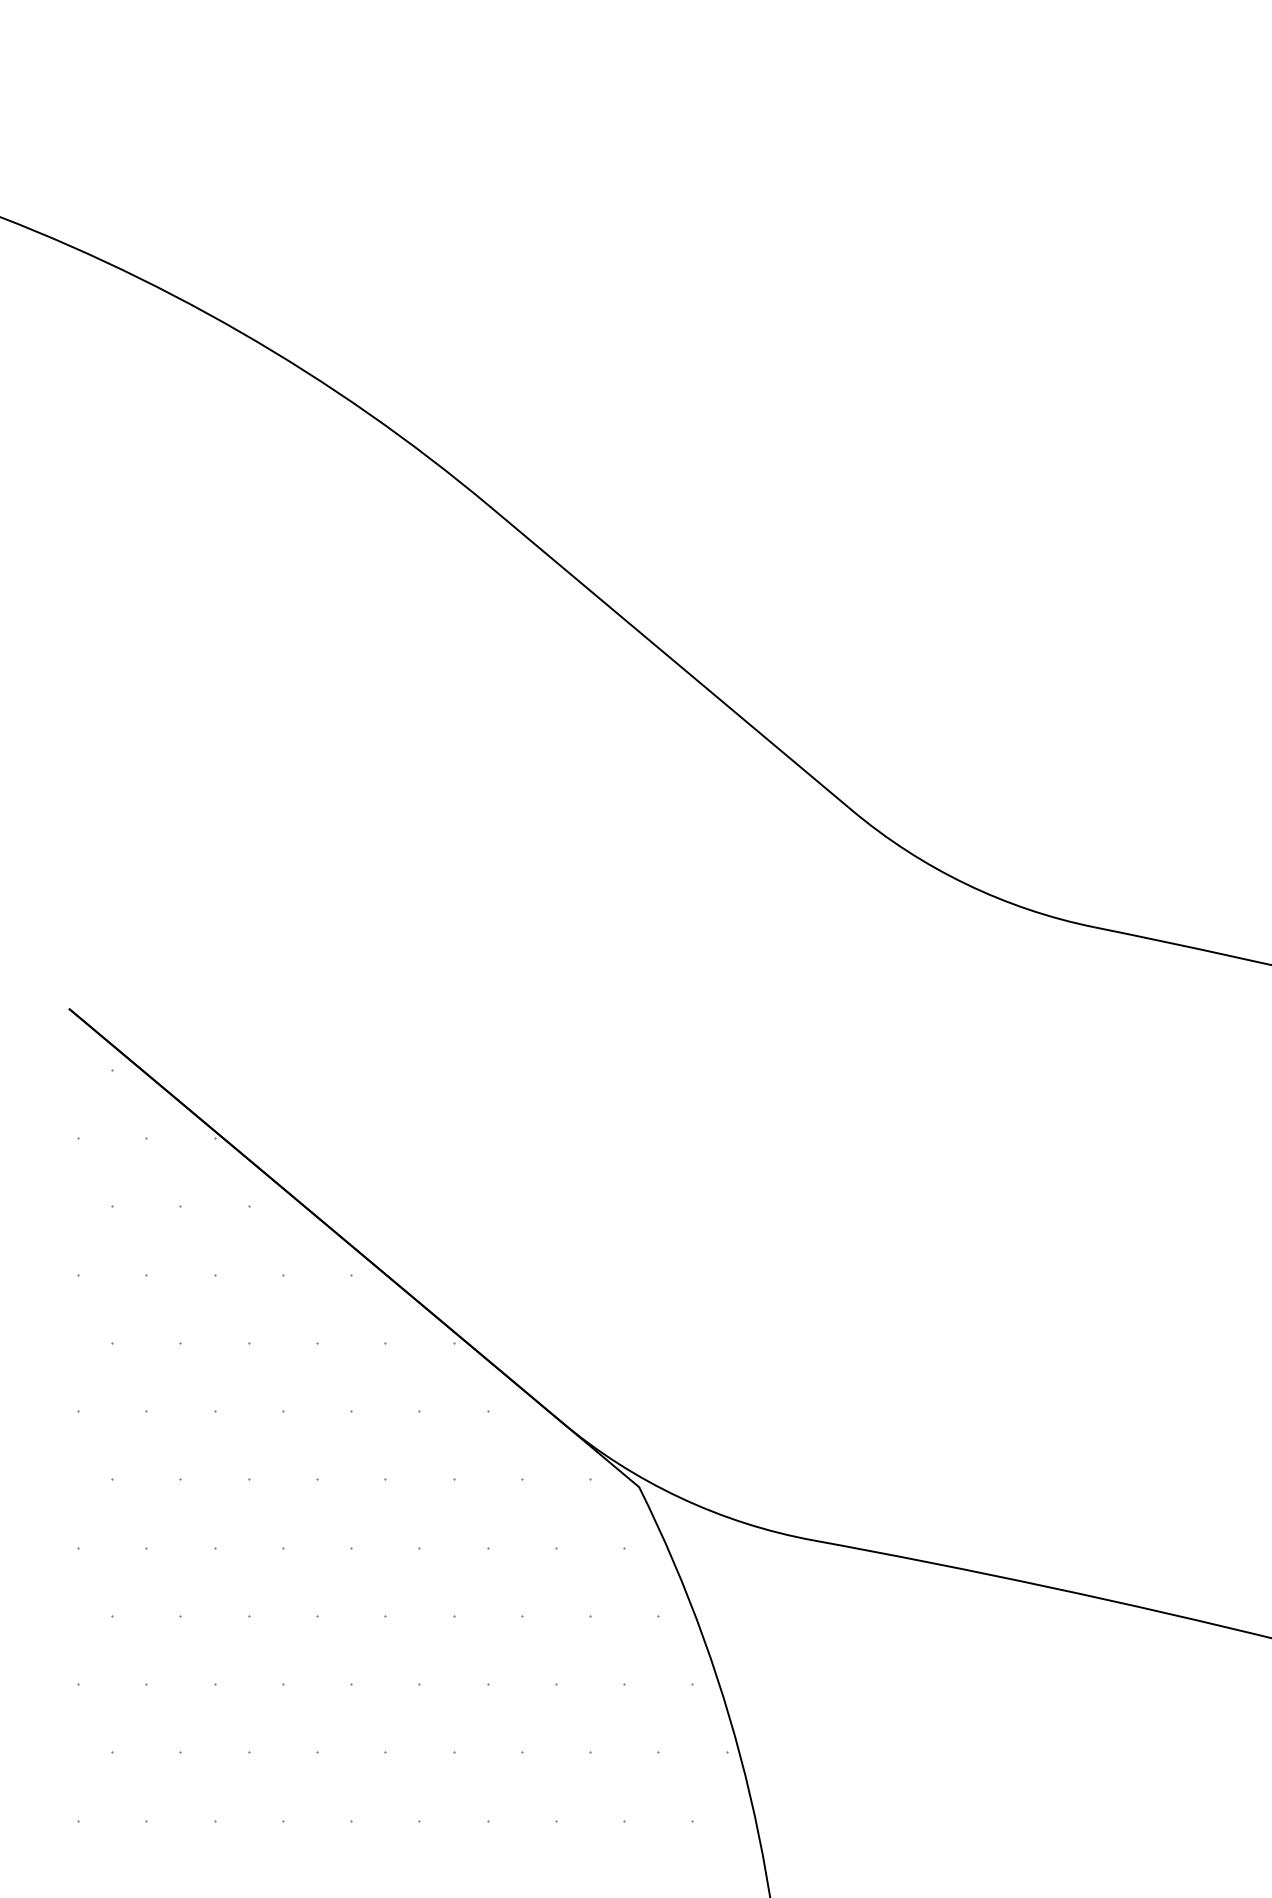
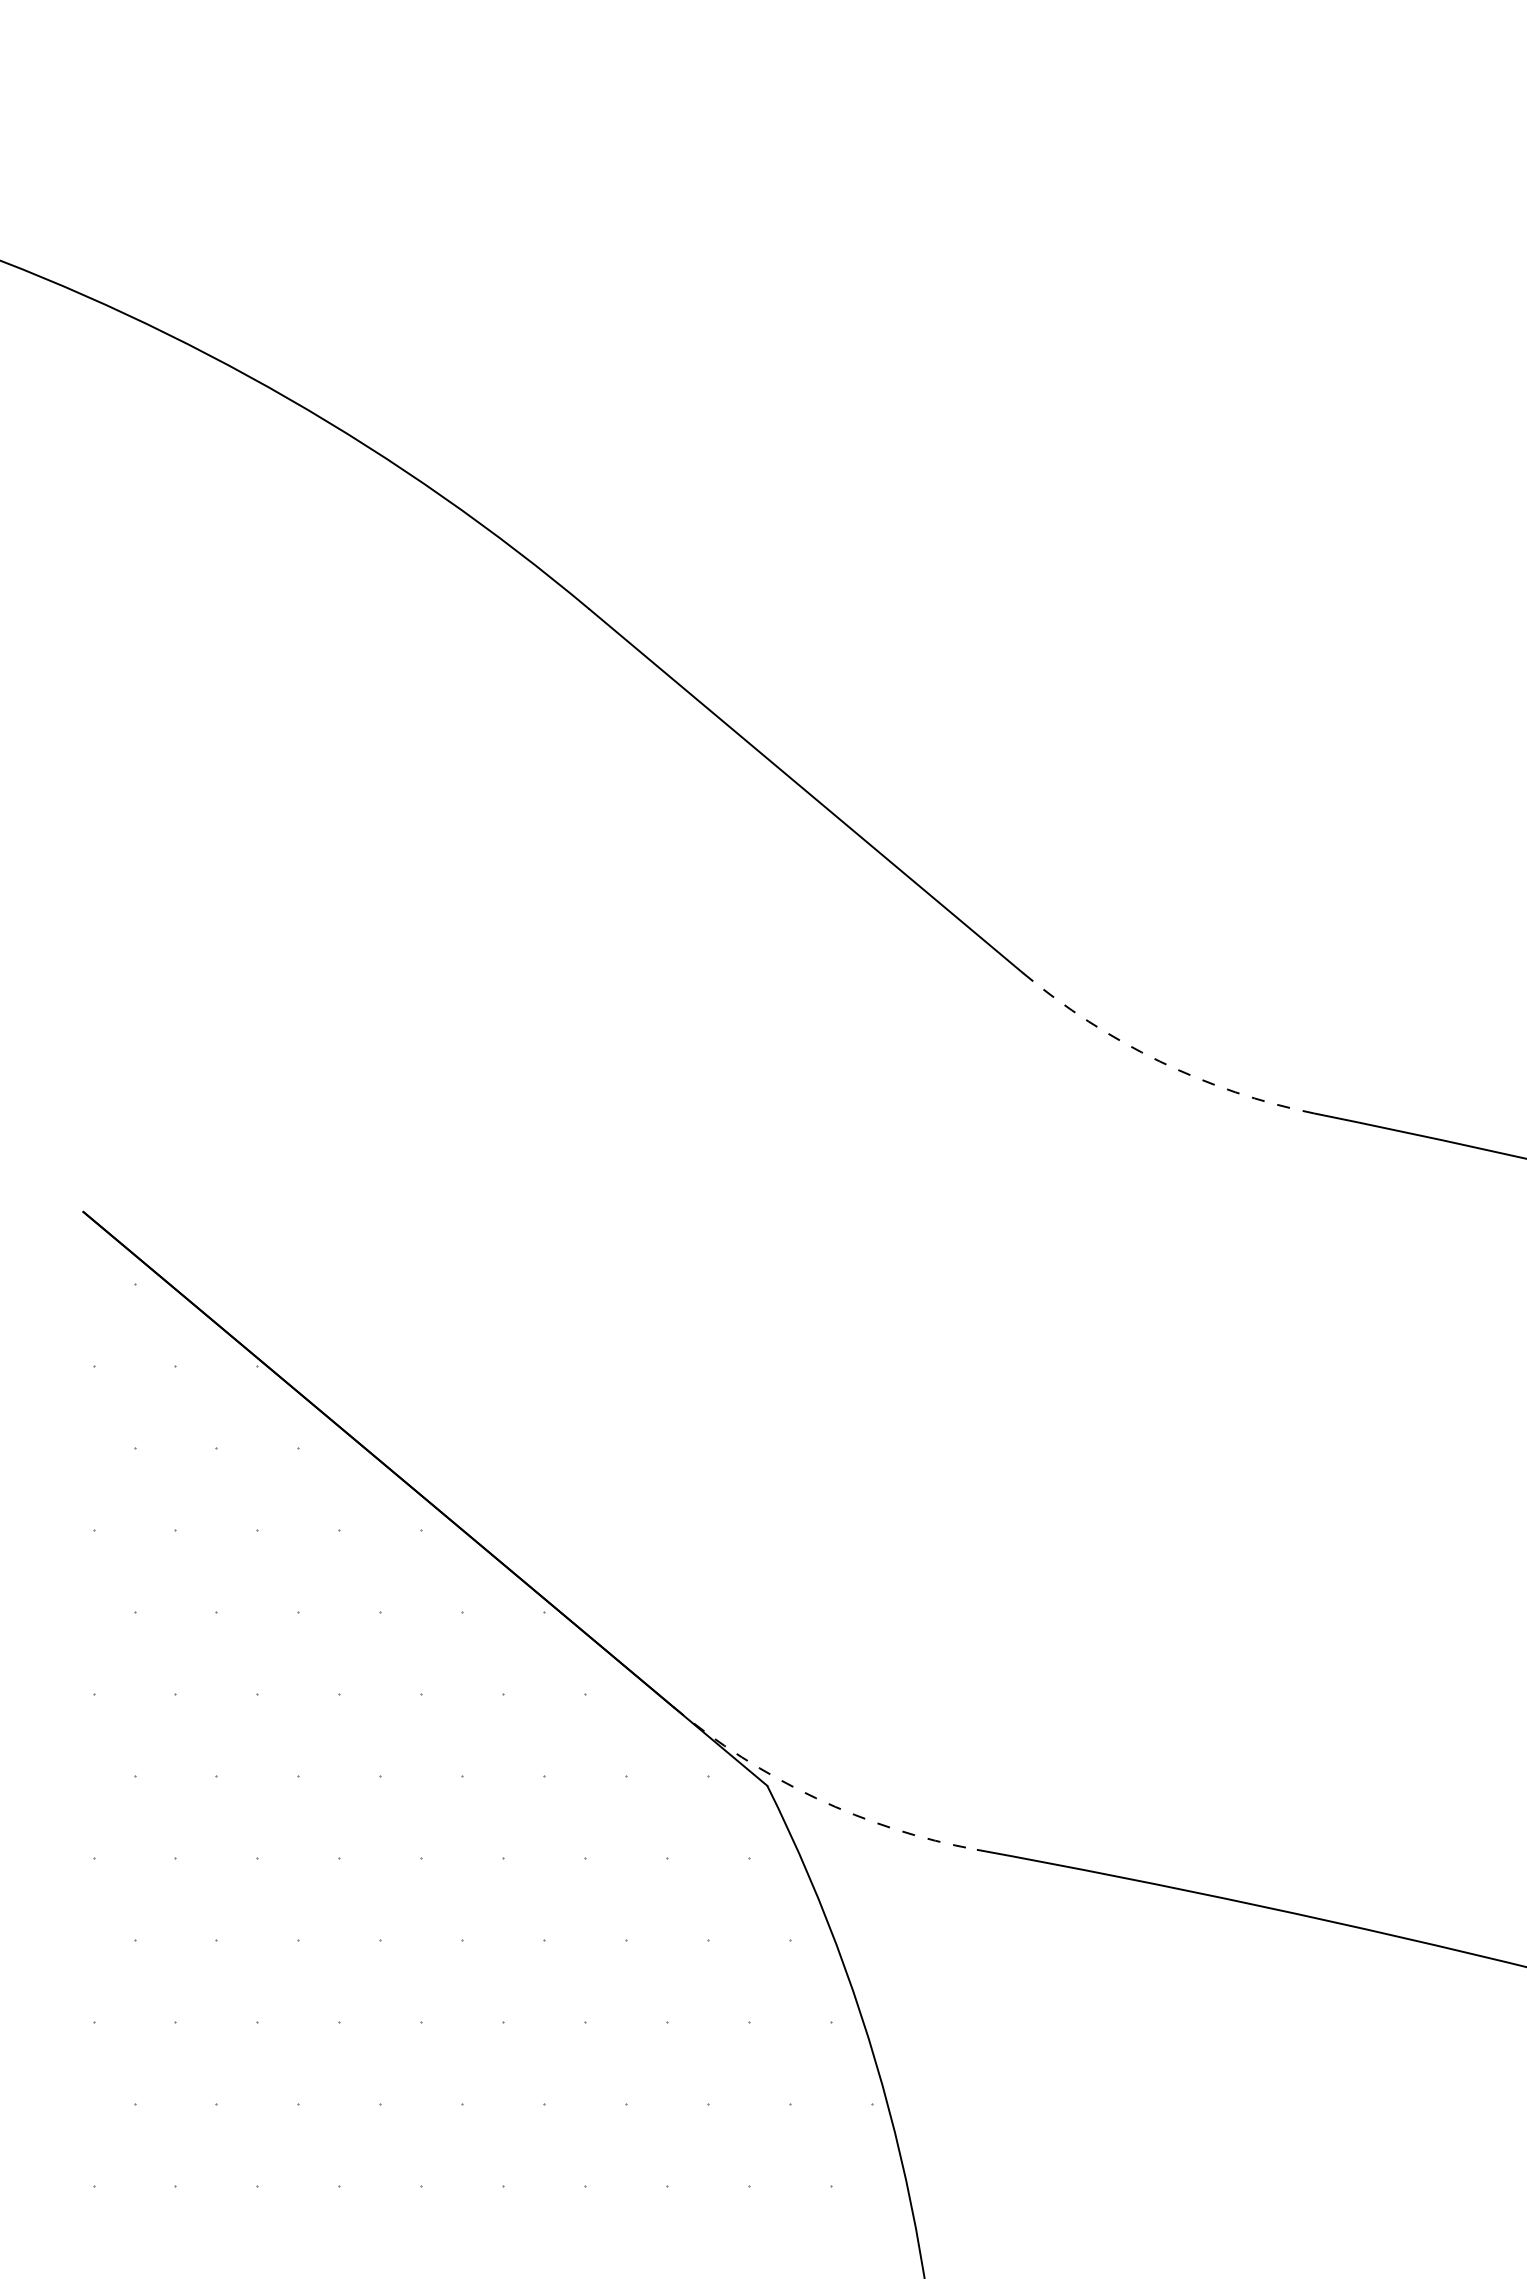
arc: (965, 884) -> (1159, 1061), solid -> dashed
arc: (679, 1497) -> (815, 1798), solid -> dashed

